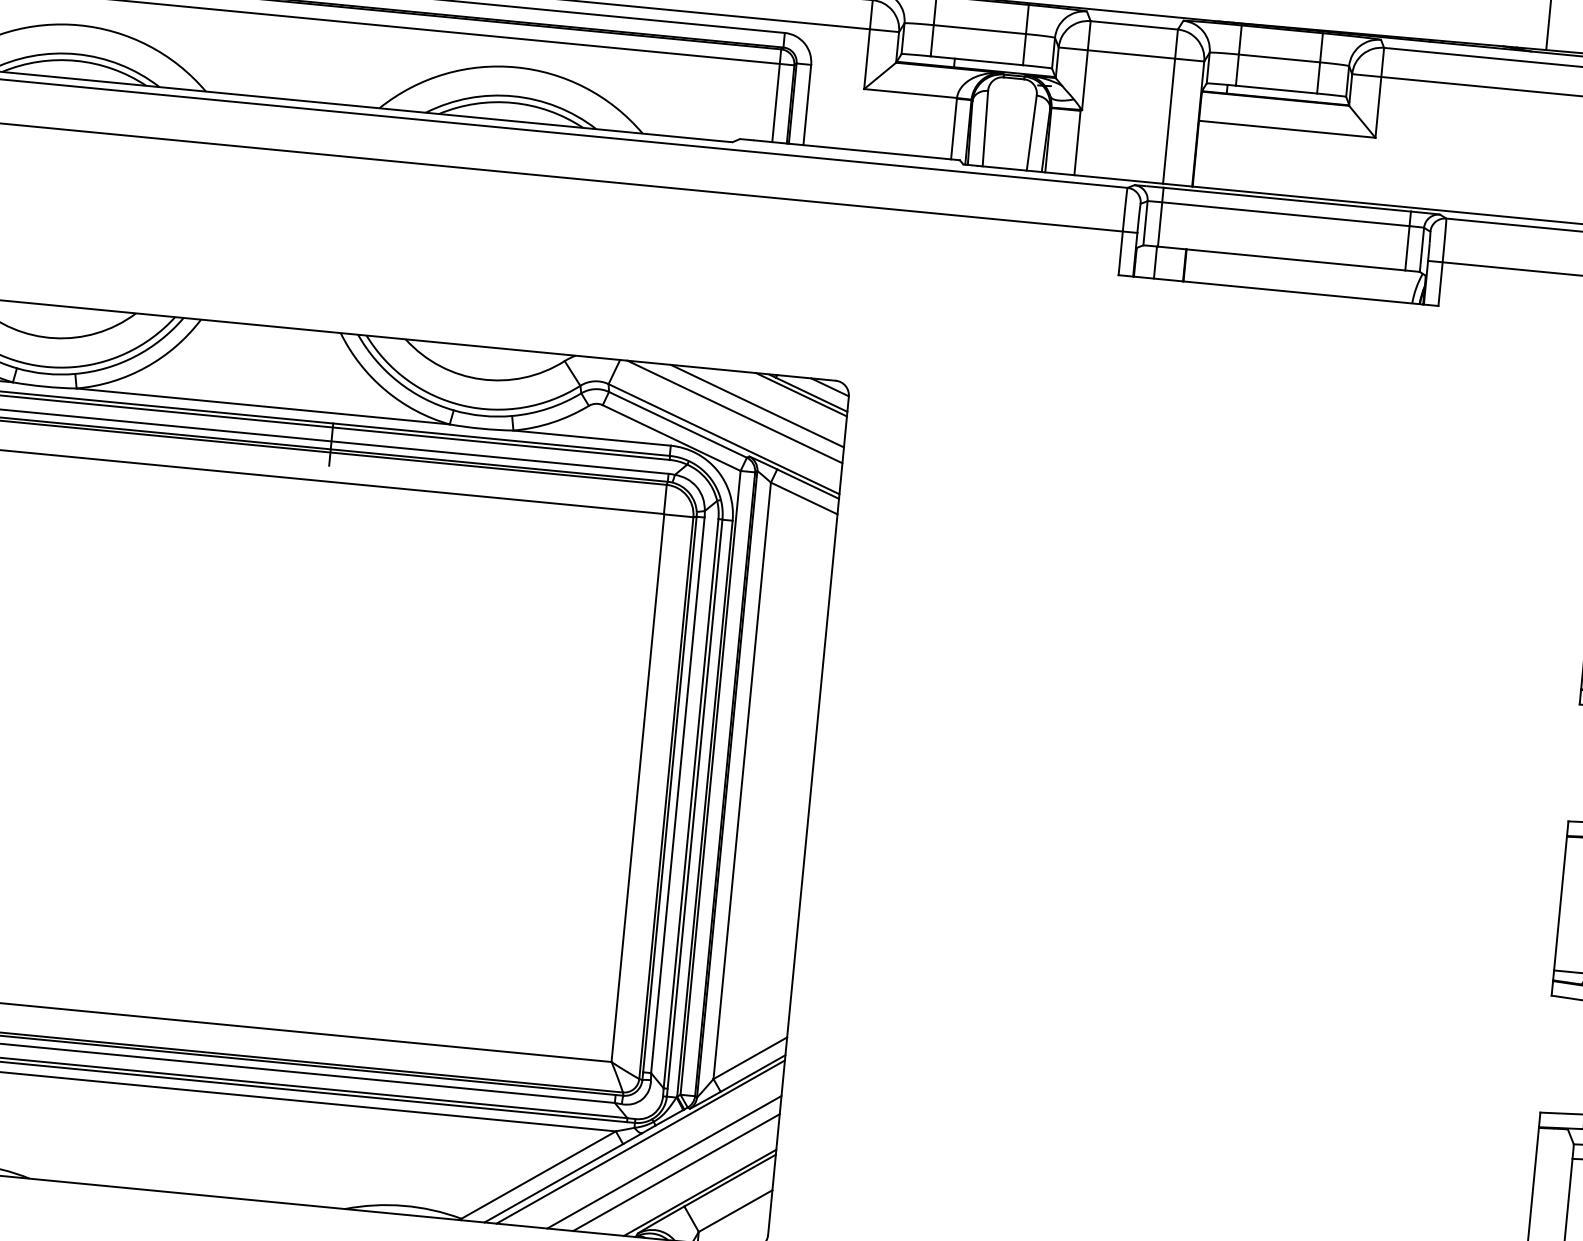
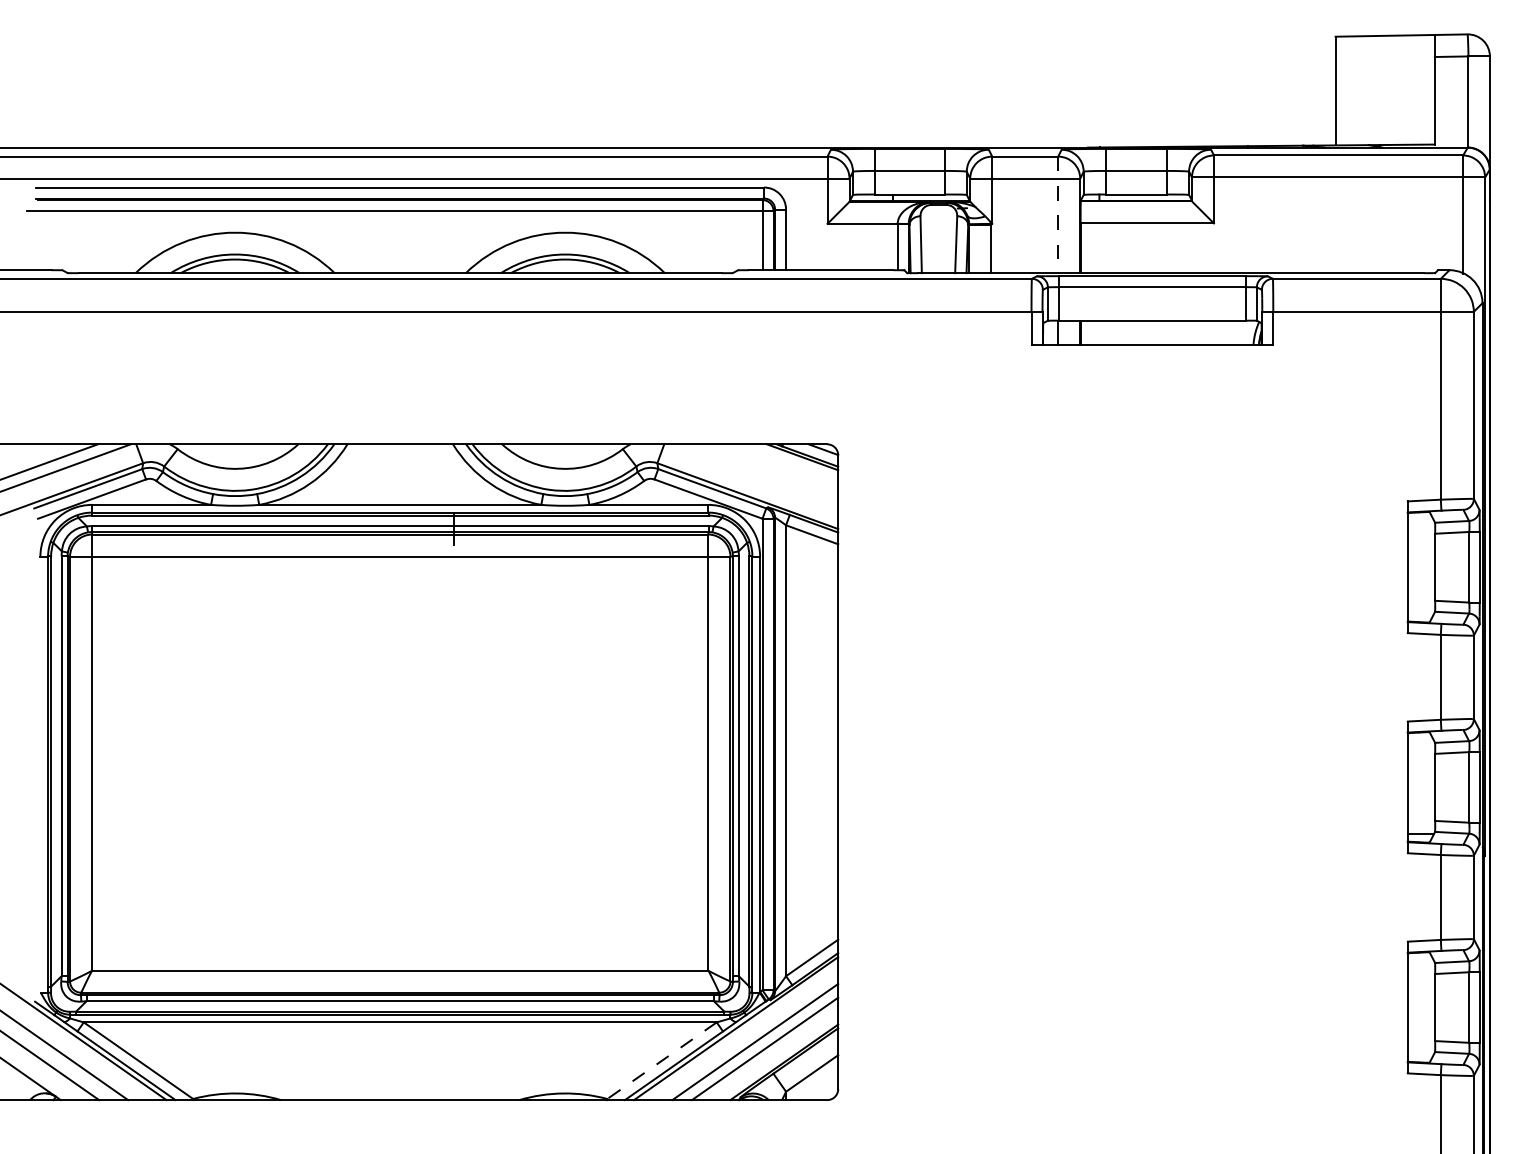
line: (1170, 107) -> (1058, 215), solid -> dashed
line: (757, 405) -> (770, 468), removed
line: (734, 411) -> (753, 474), removed
line: (539, 1174) -> (662, 1060), solid -> dashed

